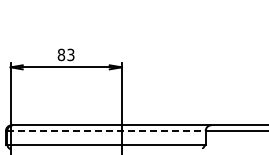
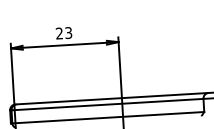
text: (61, 54) -> (59, 33), 83 -> 23
line: (107, 131) -> (108, 104), dashed -> solid

